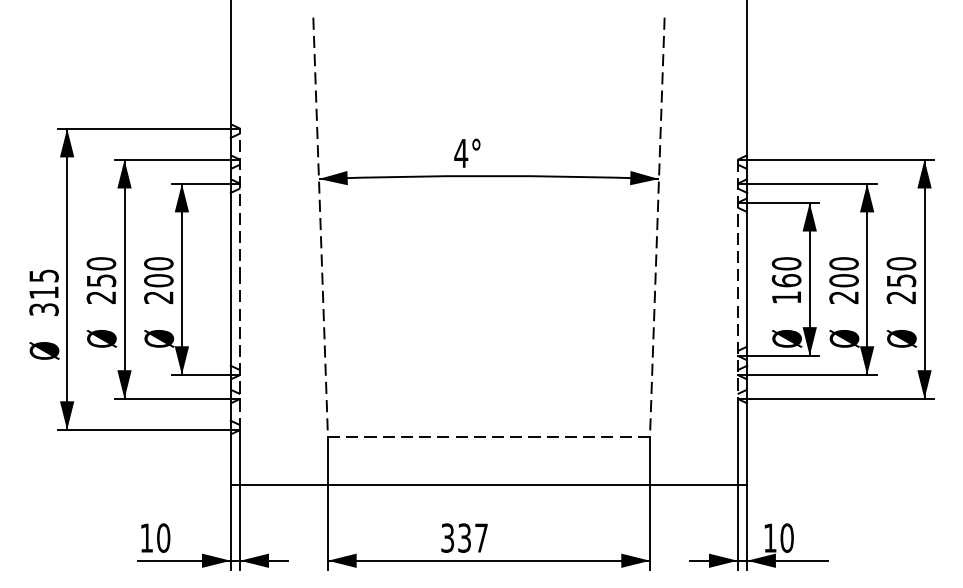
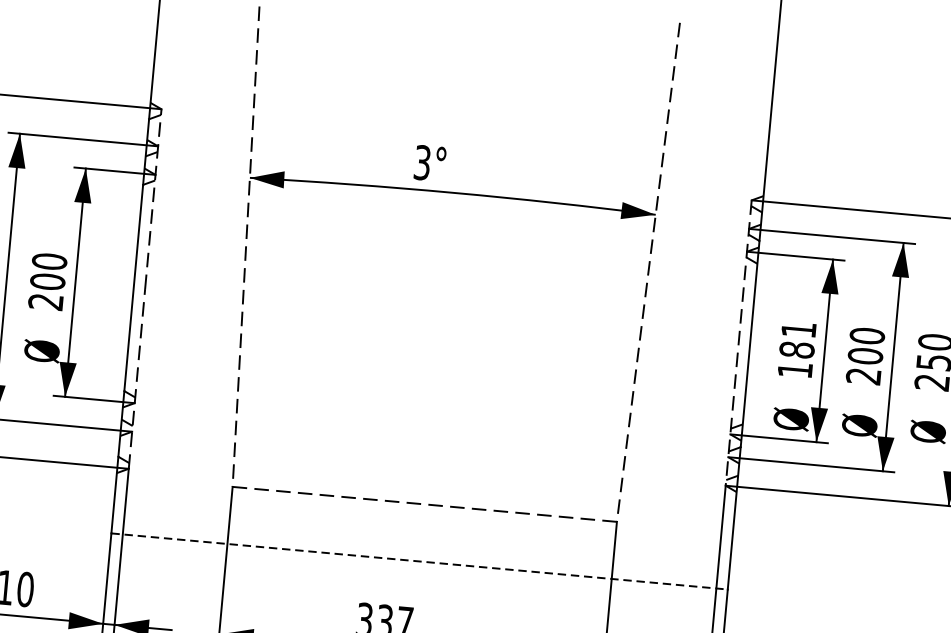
text: (461, 153) -> (422, 162), 4° -> 3°
text: (786, 272) -> (797, 340), 160 -> 181
line: (489, 484) -> (420, 560), solid -> dashed

